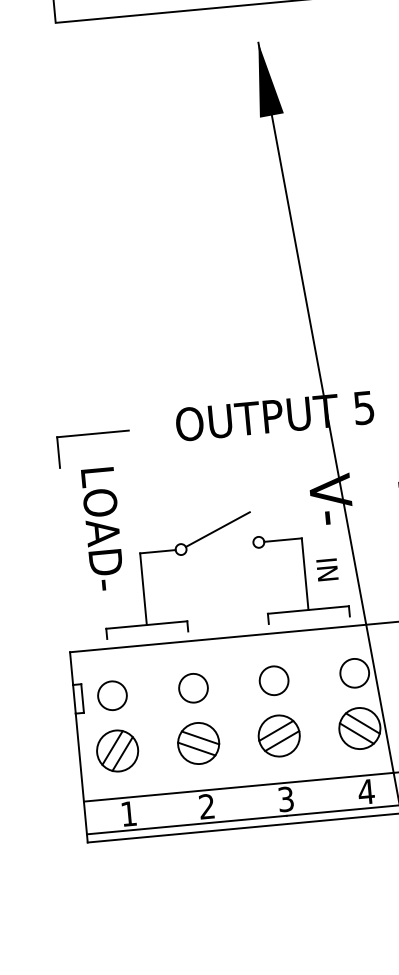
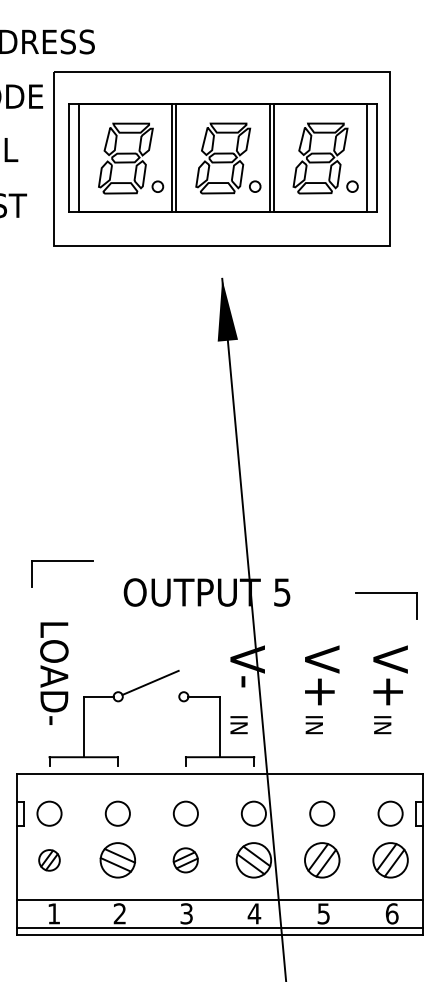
part: (92, 434) -> (62, 561), moved
part: (278, 736) -> (185, 860), size x0.7
part: (117, 751) -> (49, 860), size x0.6

